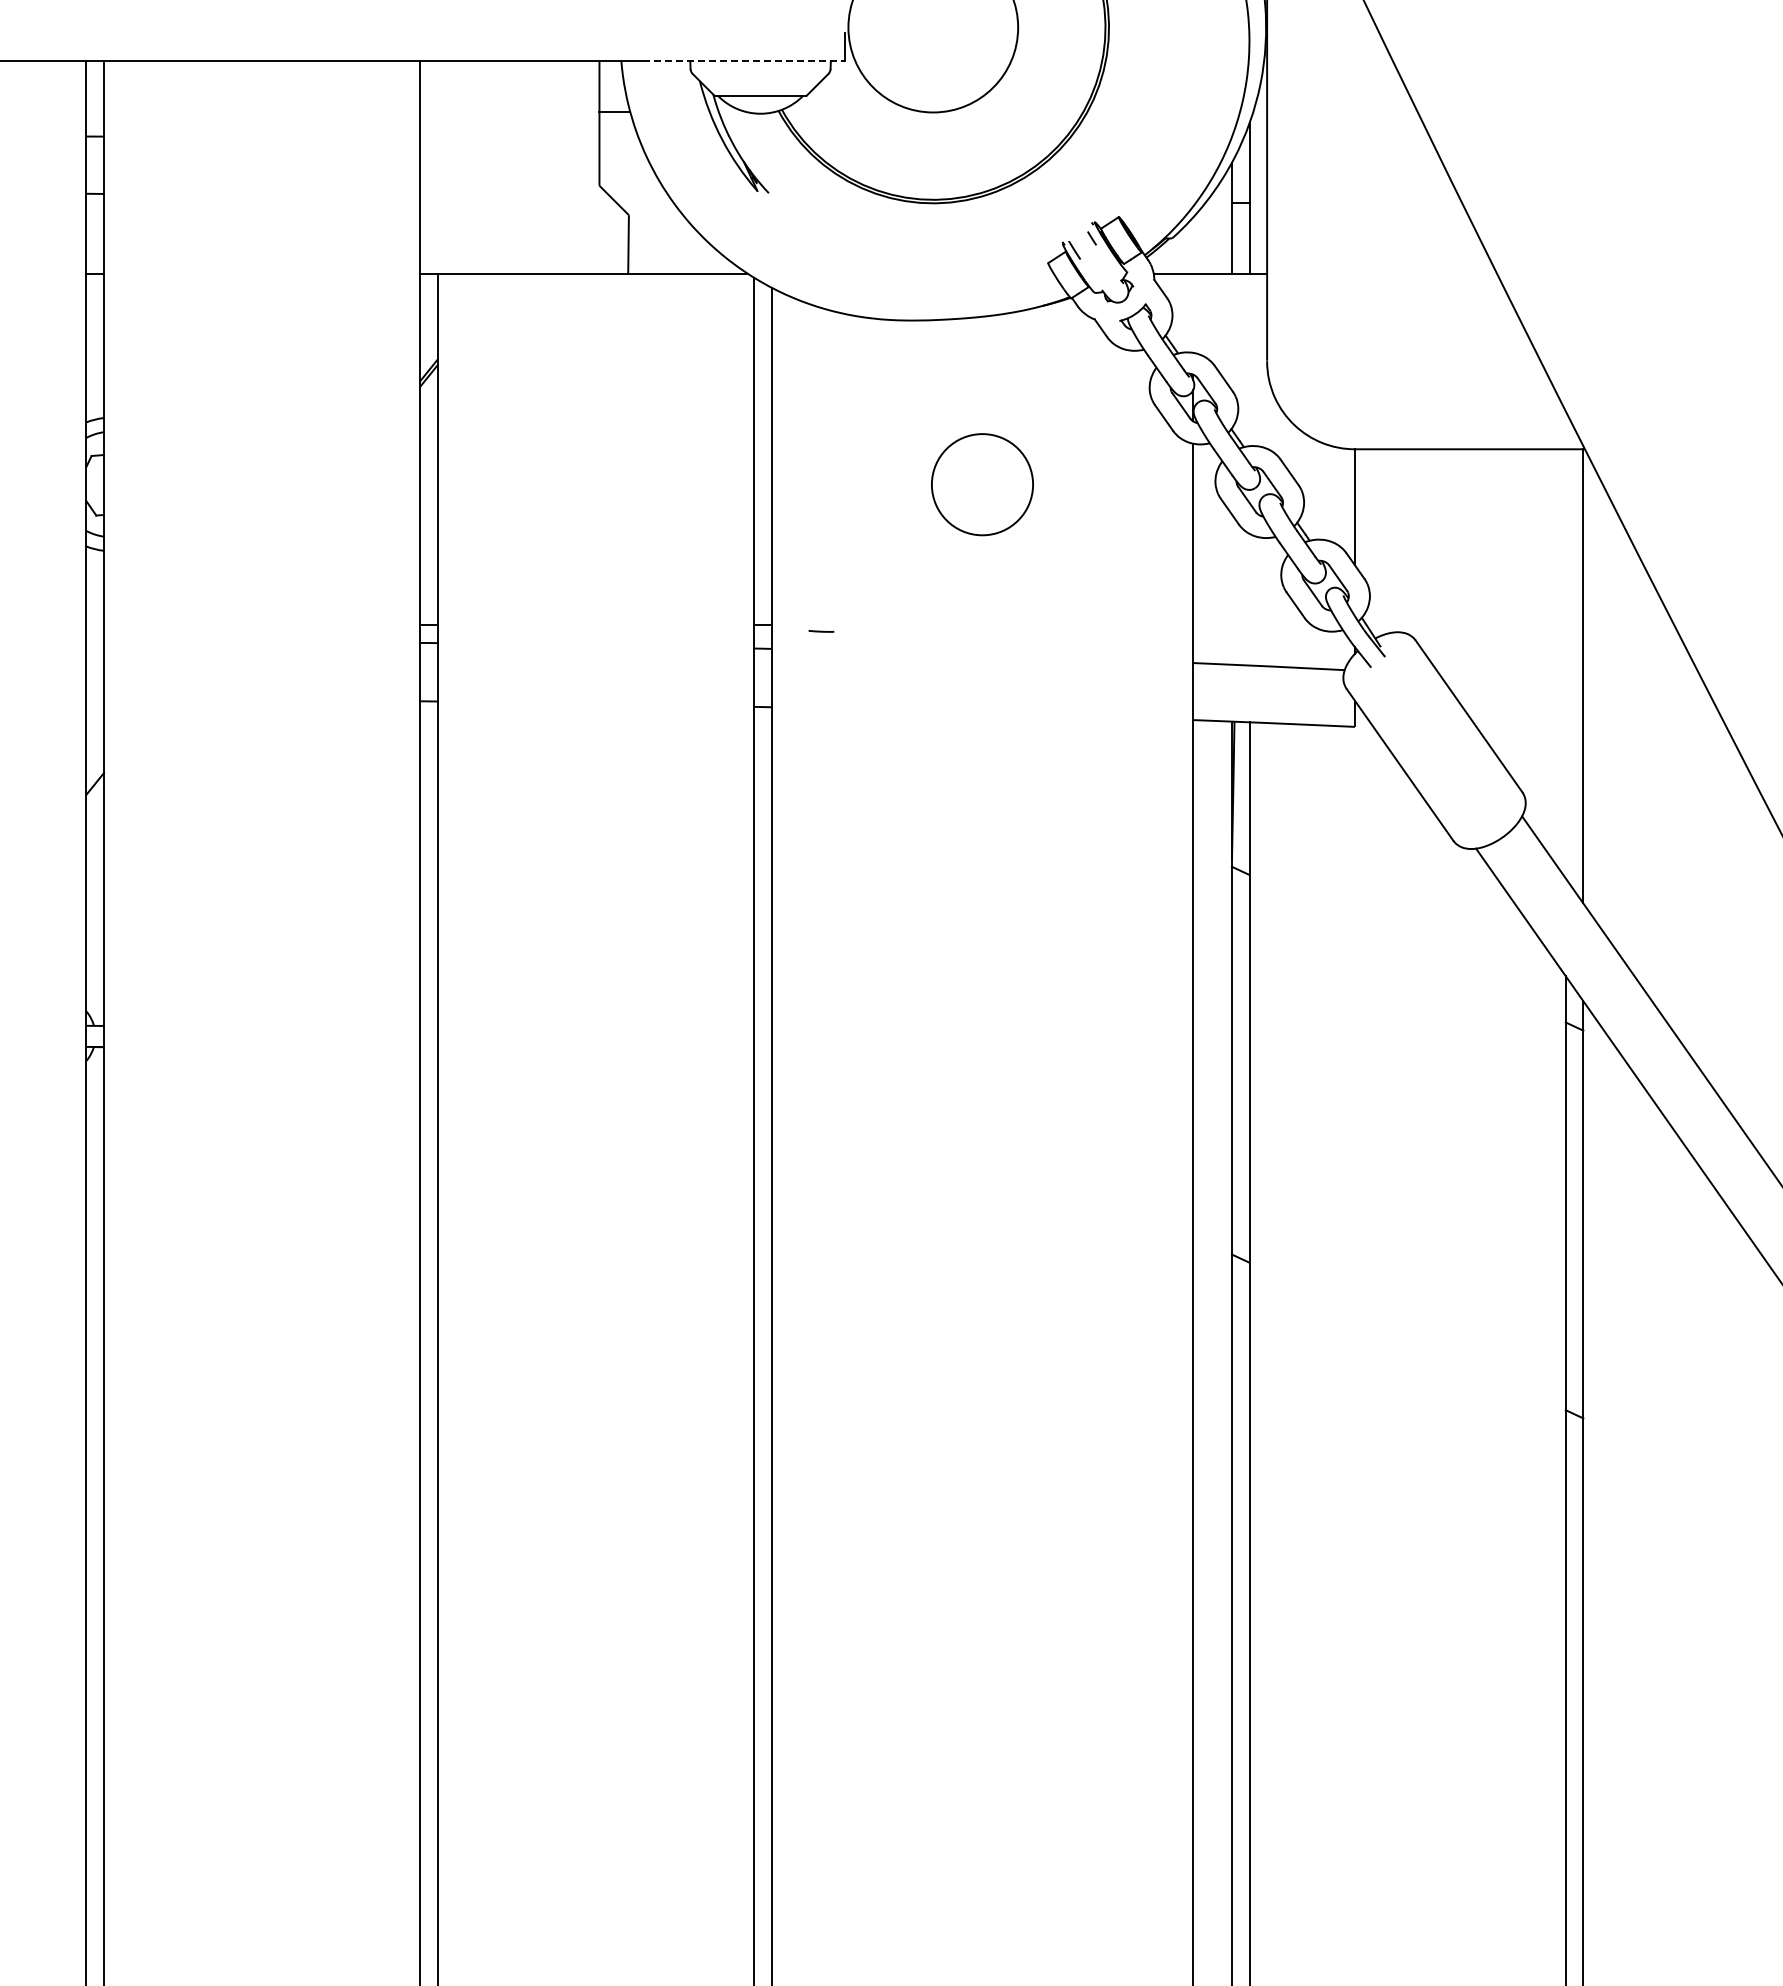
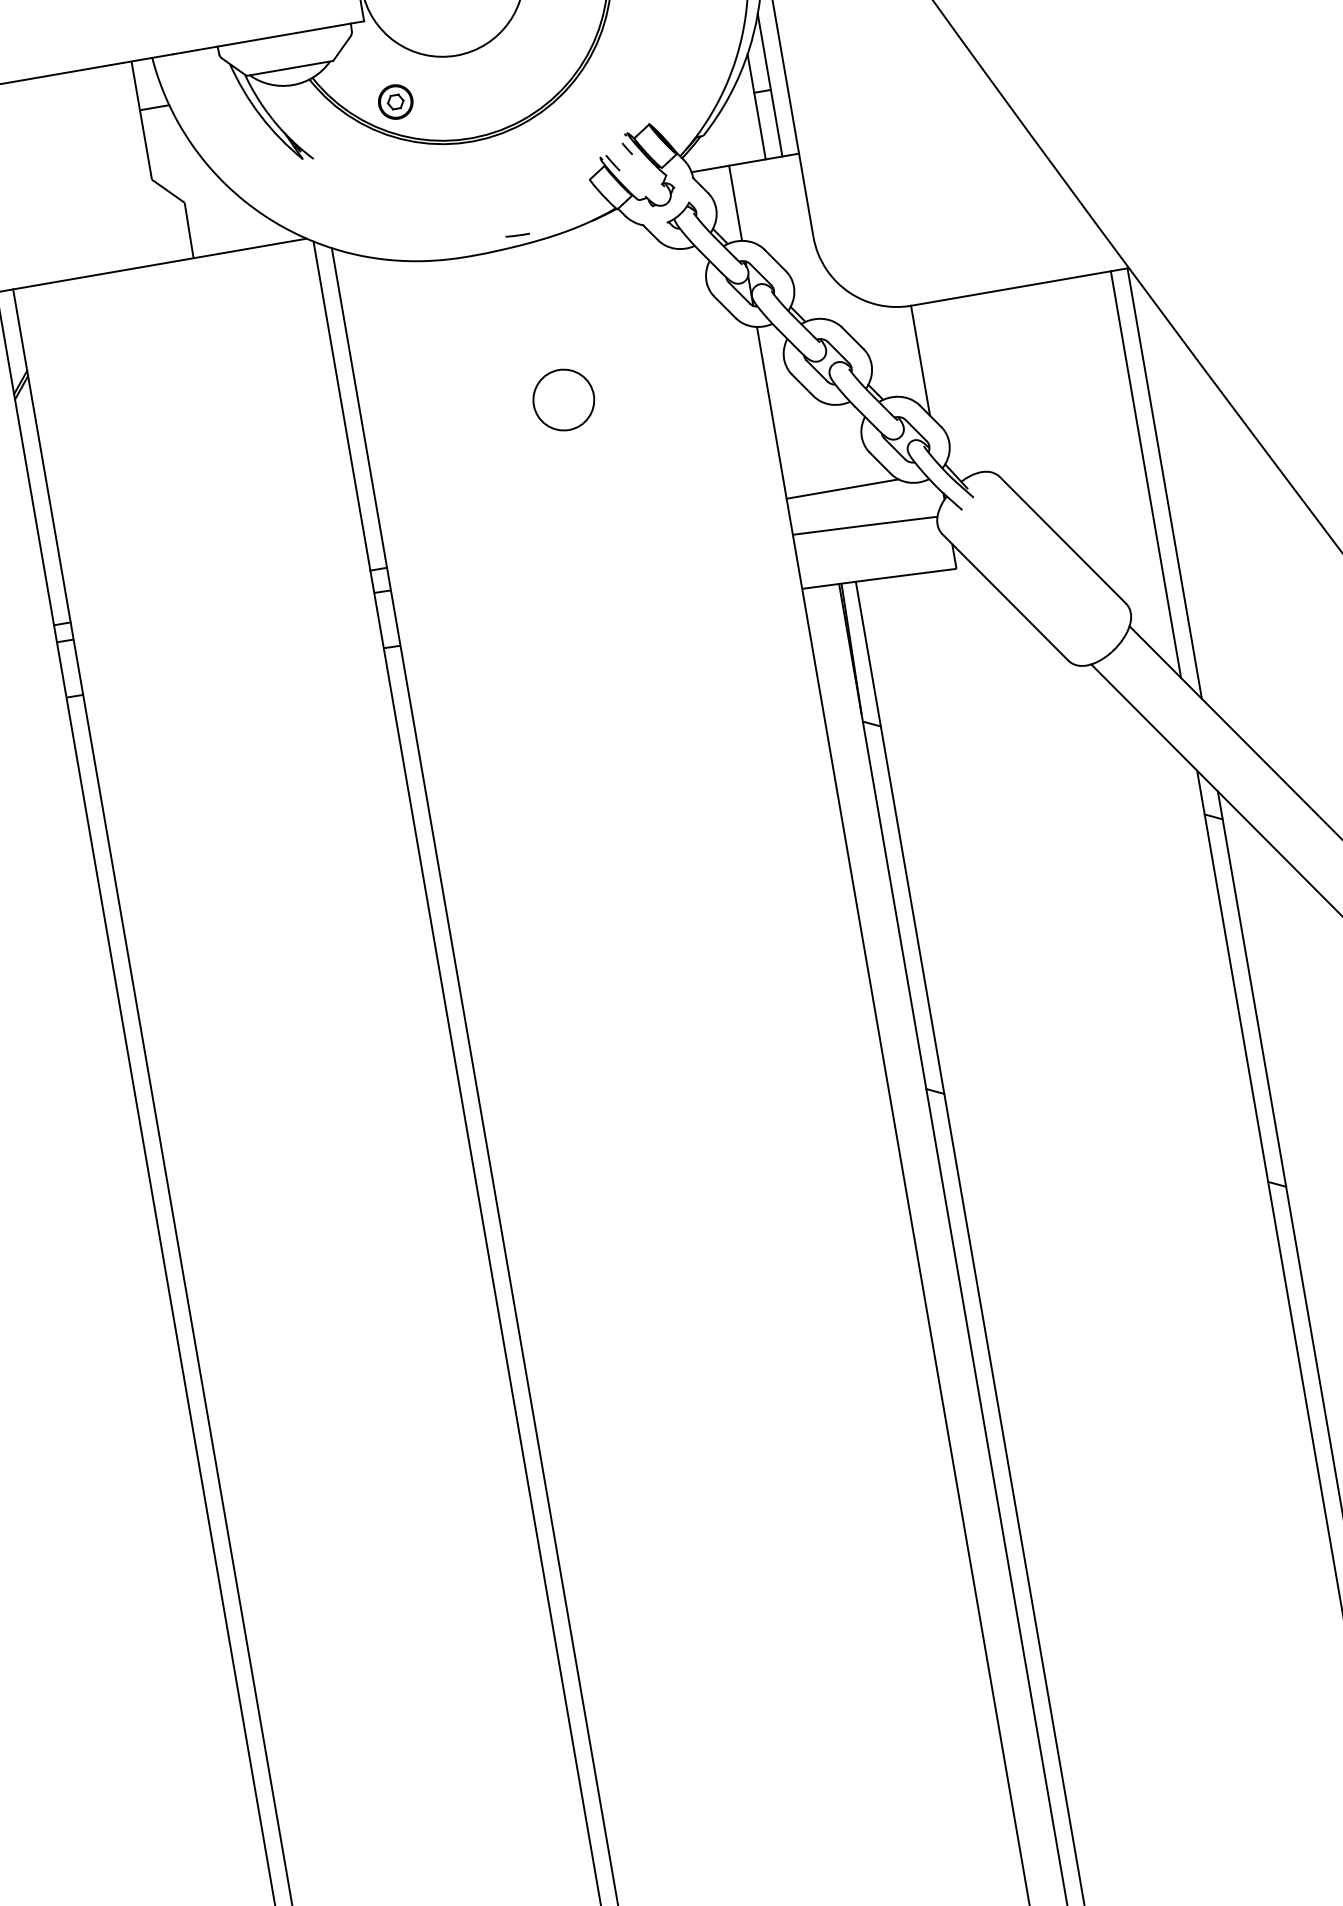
line: (744, 61) -> (269, 38), dashed -> solid
part: (862, 148) -> (395, 101), added
line: (1193, 312) -> (735, 202), added
circle: (982, 483) -> (563, 399), size x0.62
line: (1252, 625) -> (842, 489), added
line: (821, 631) -> (517, 235), moved
line: (1565, 663) -> (1145, 474), added

